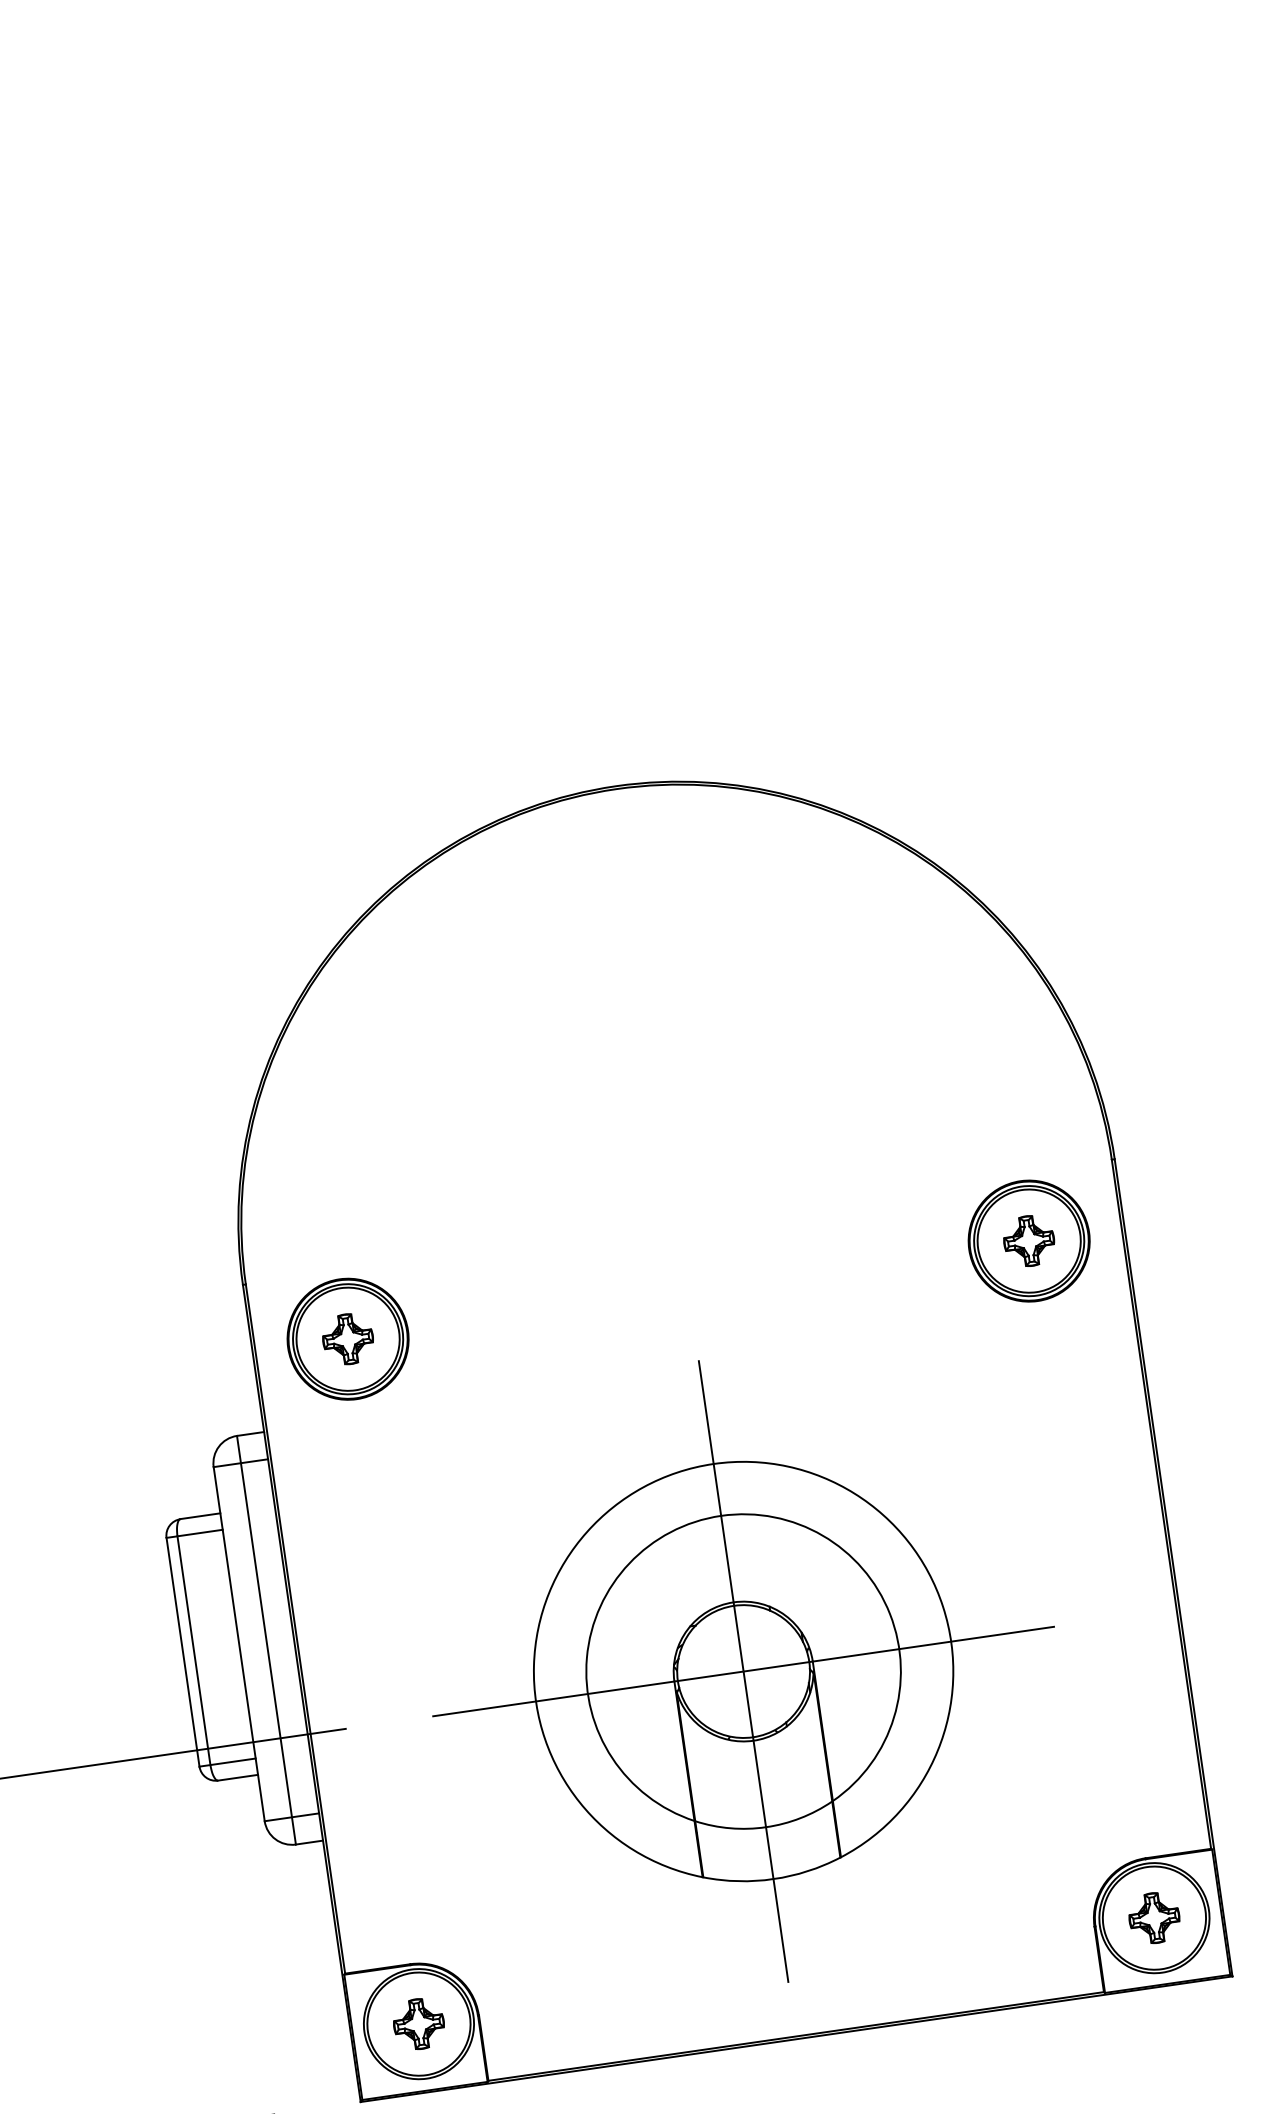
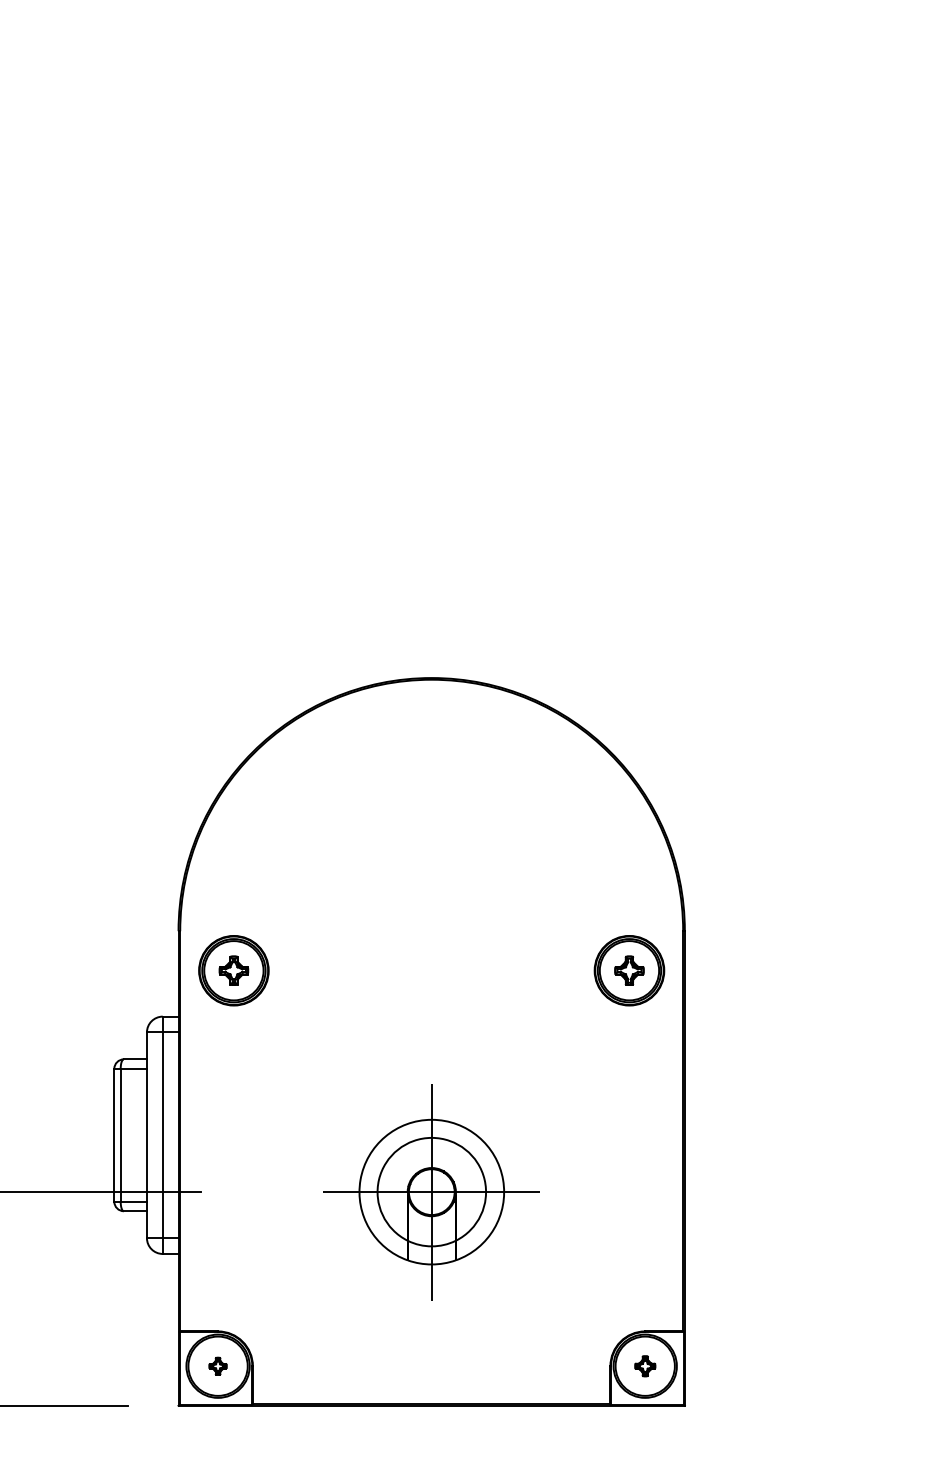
part: (743, 1670) -> (431, 1191), size x0.6
part: (1154, 1918) -> (645, 1366), size x0.7
part: (418, 2024) -> (217, 1366), size x0.6

